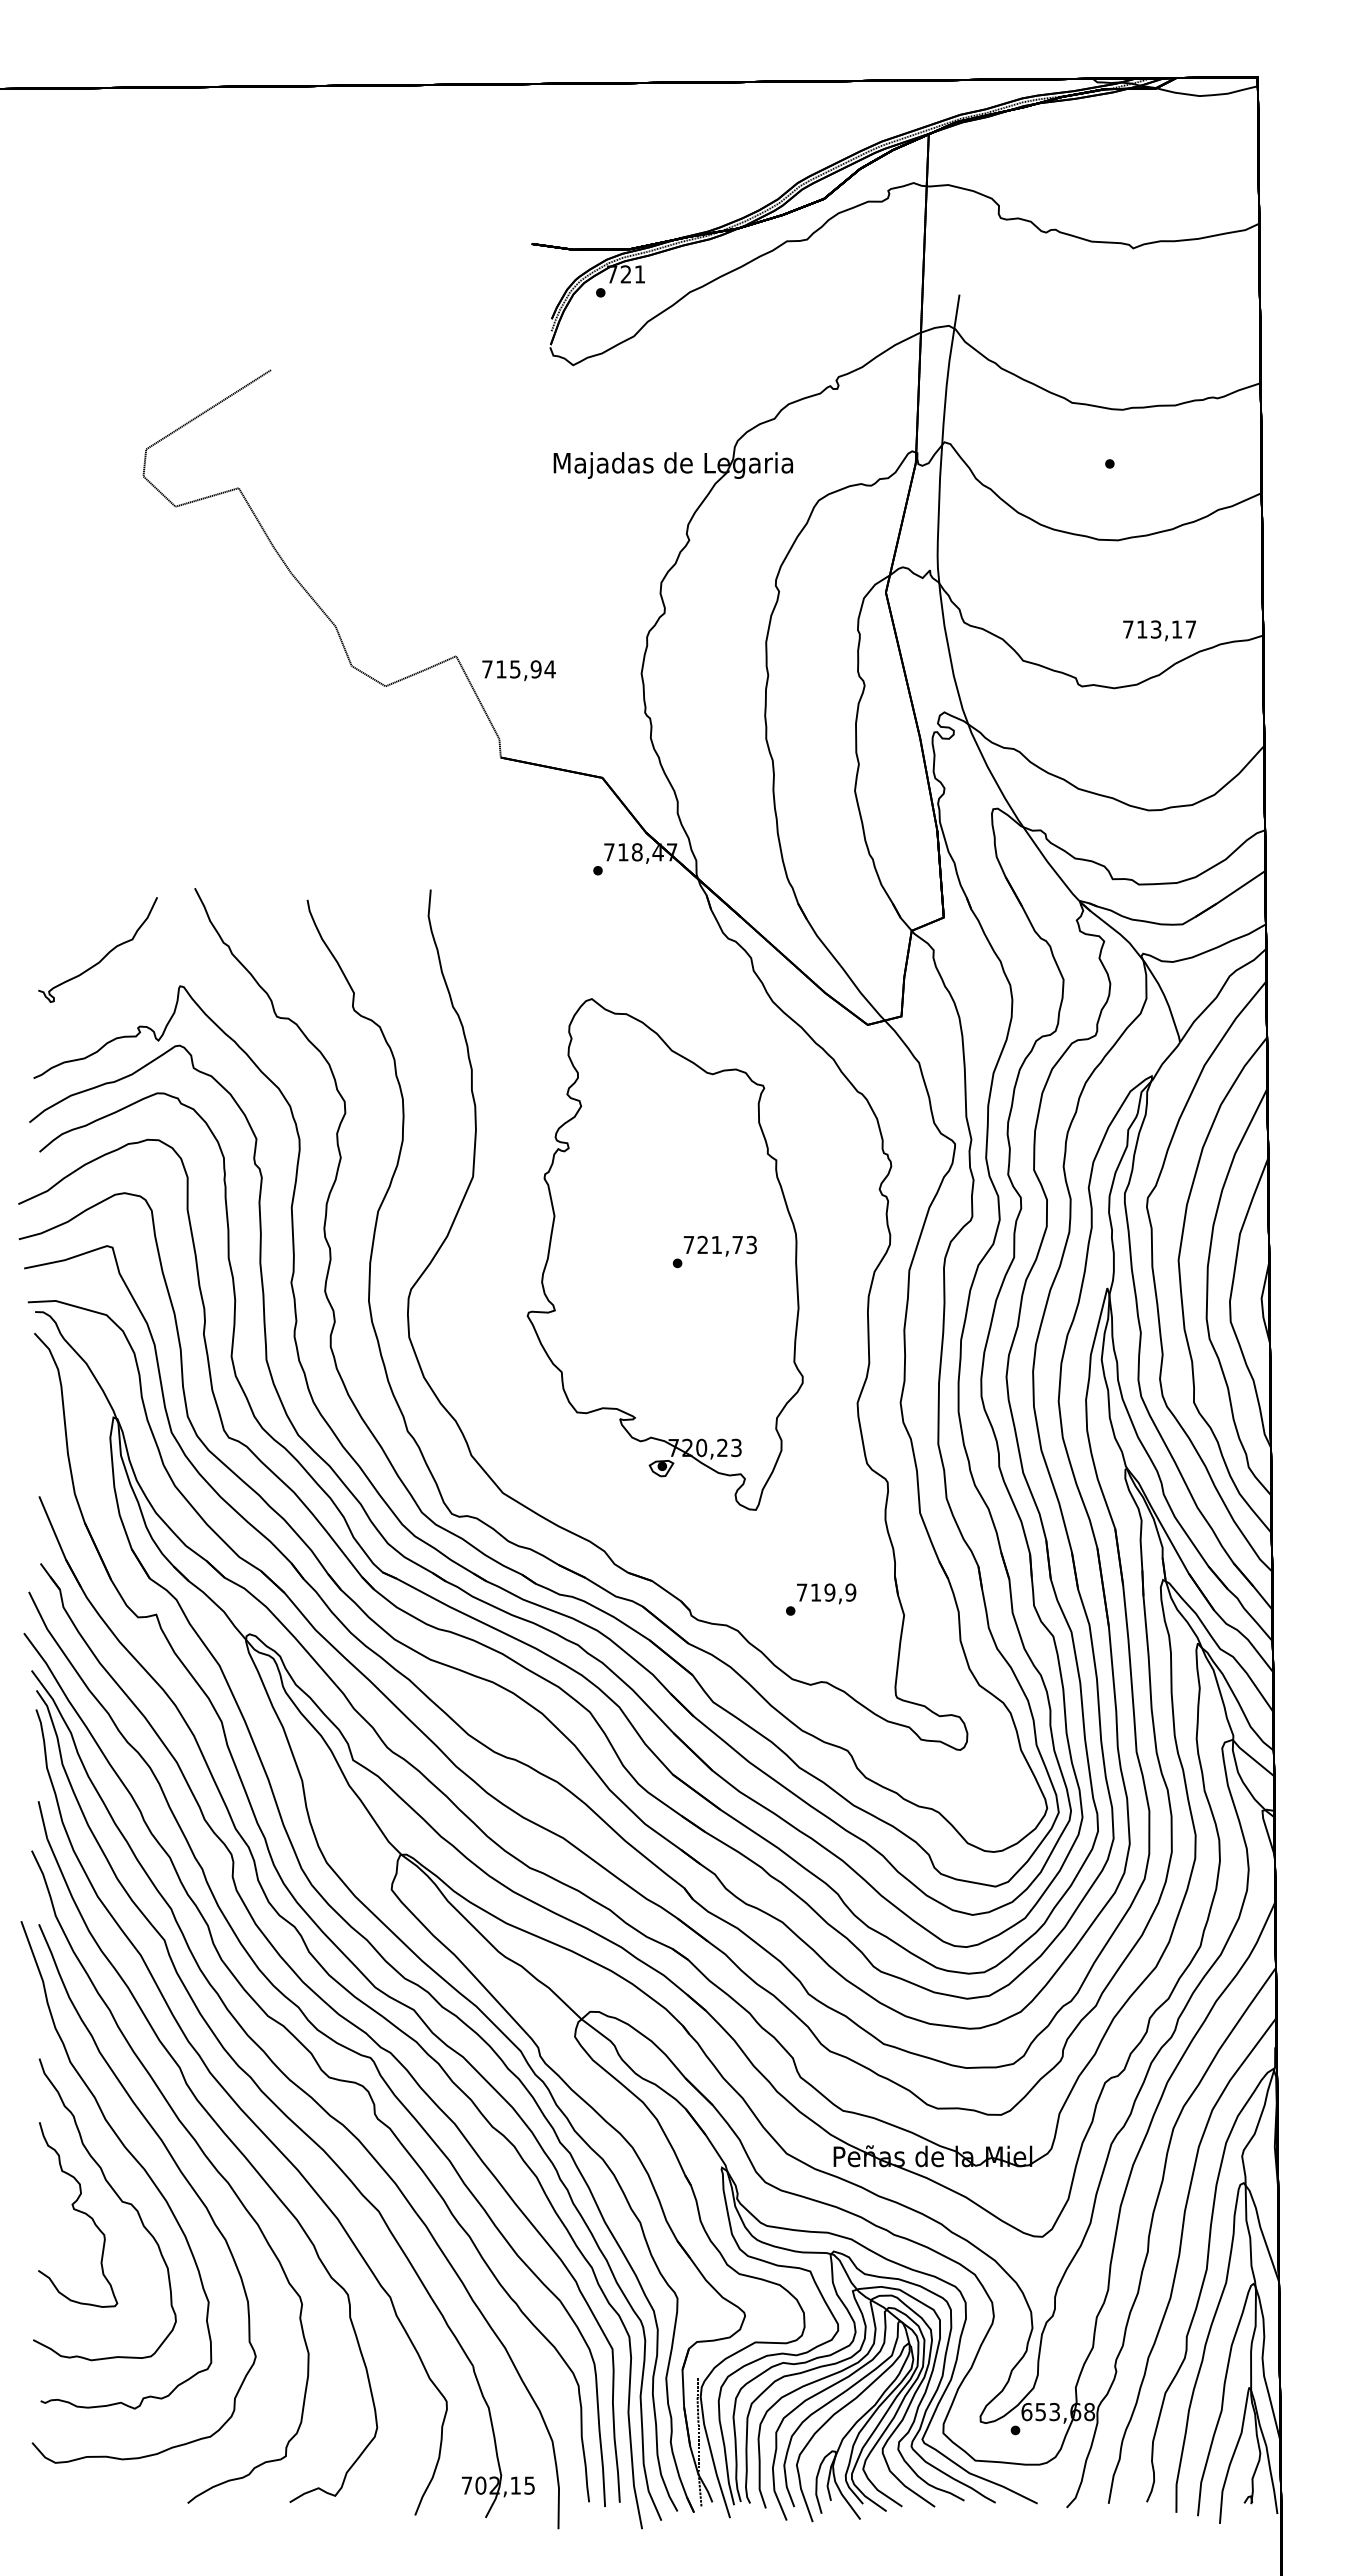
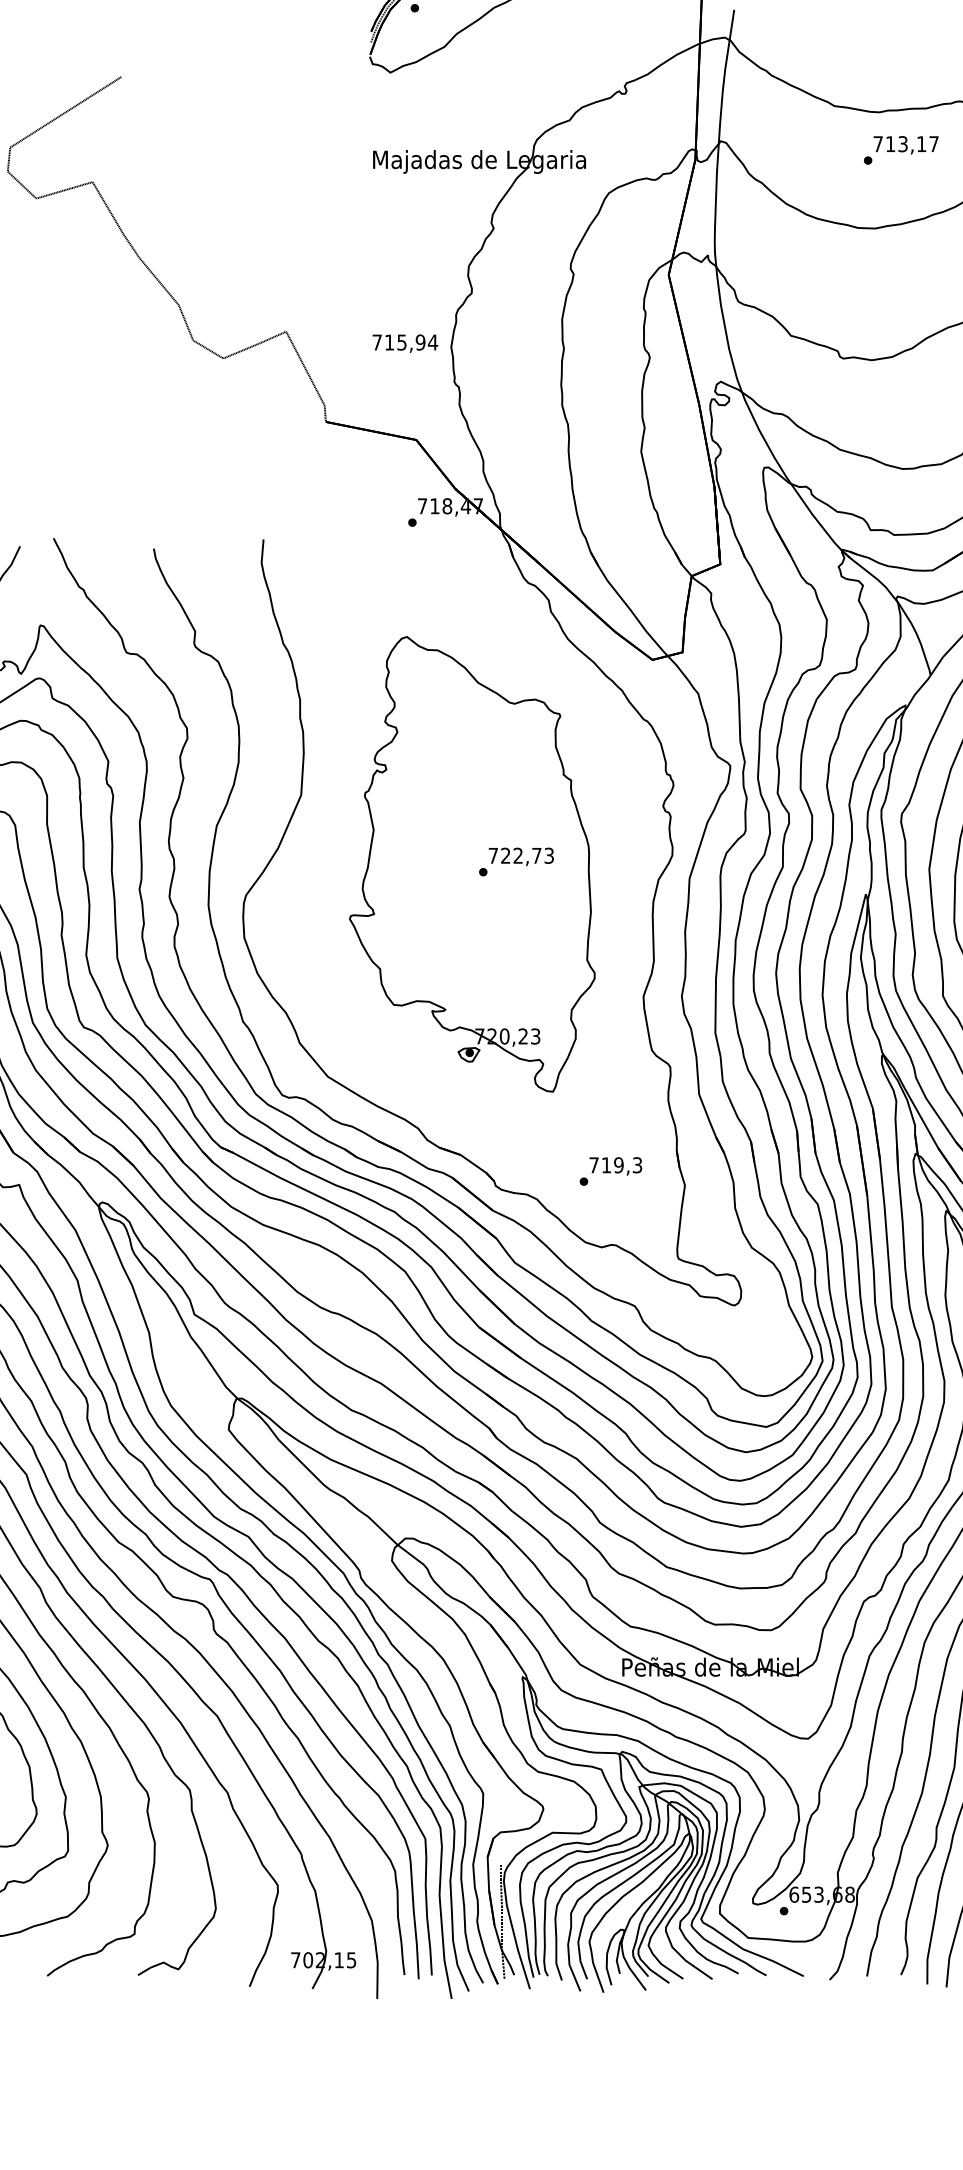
text: (1159, 630) -> (906, 145), moved
text: (518, 670) -> (404, 343), moved
text: (716, 1244) -> (517, 855), 721,73 -> 722,73
text: (850, 1592) -> (637, 1165), 719,9 -> 719,3

